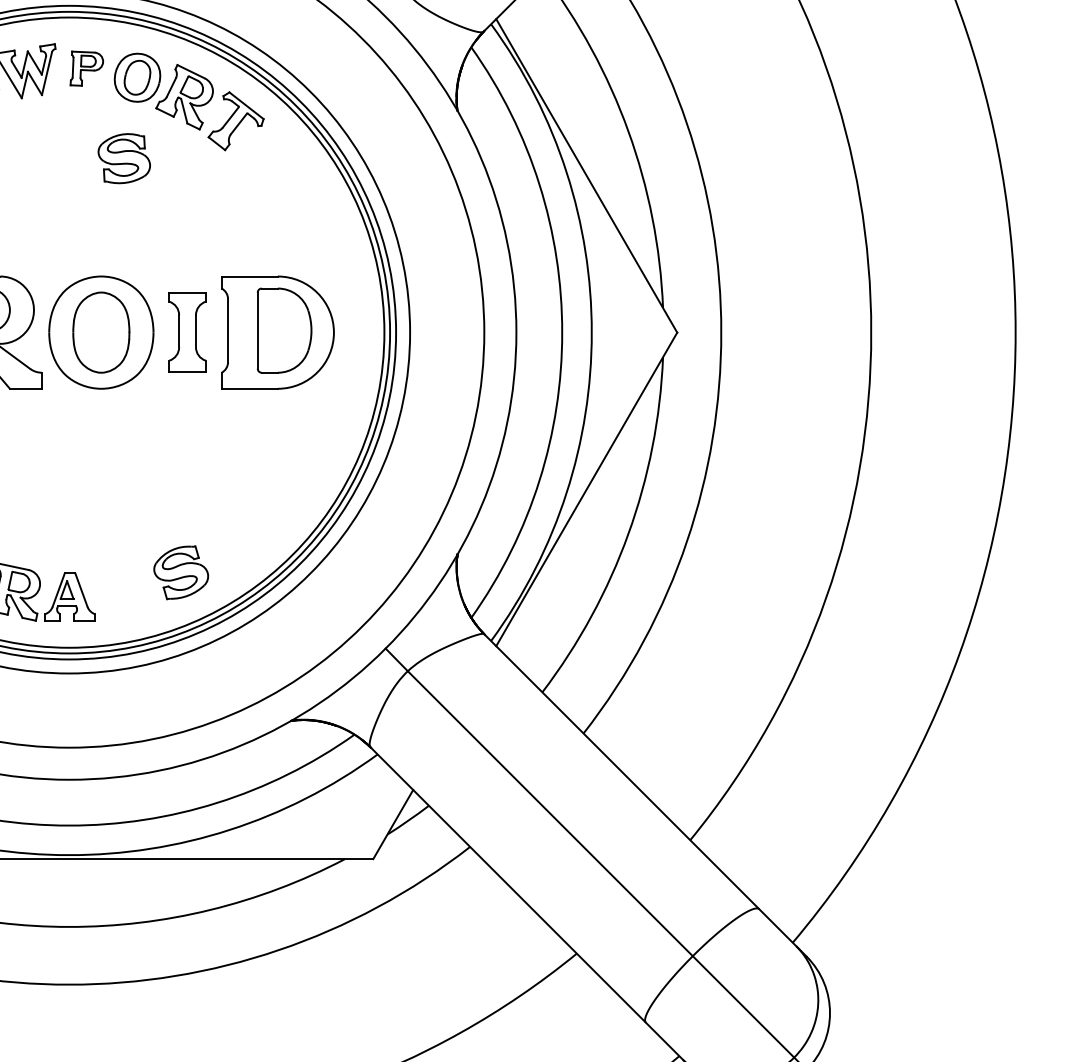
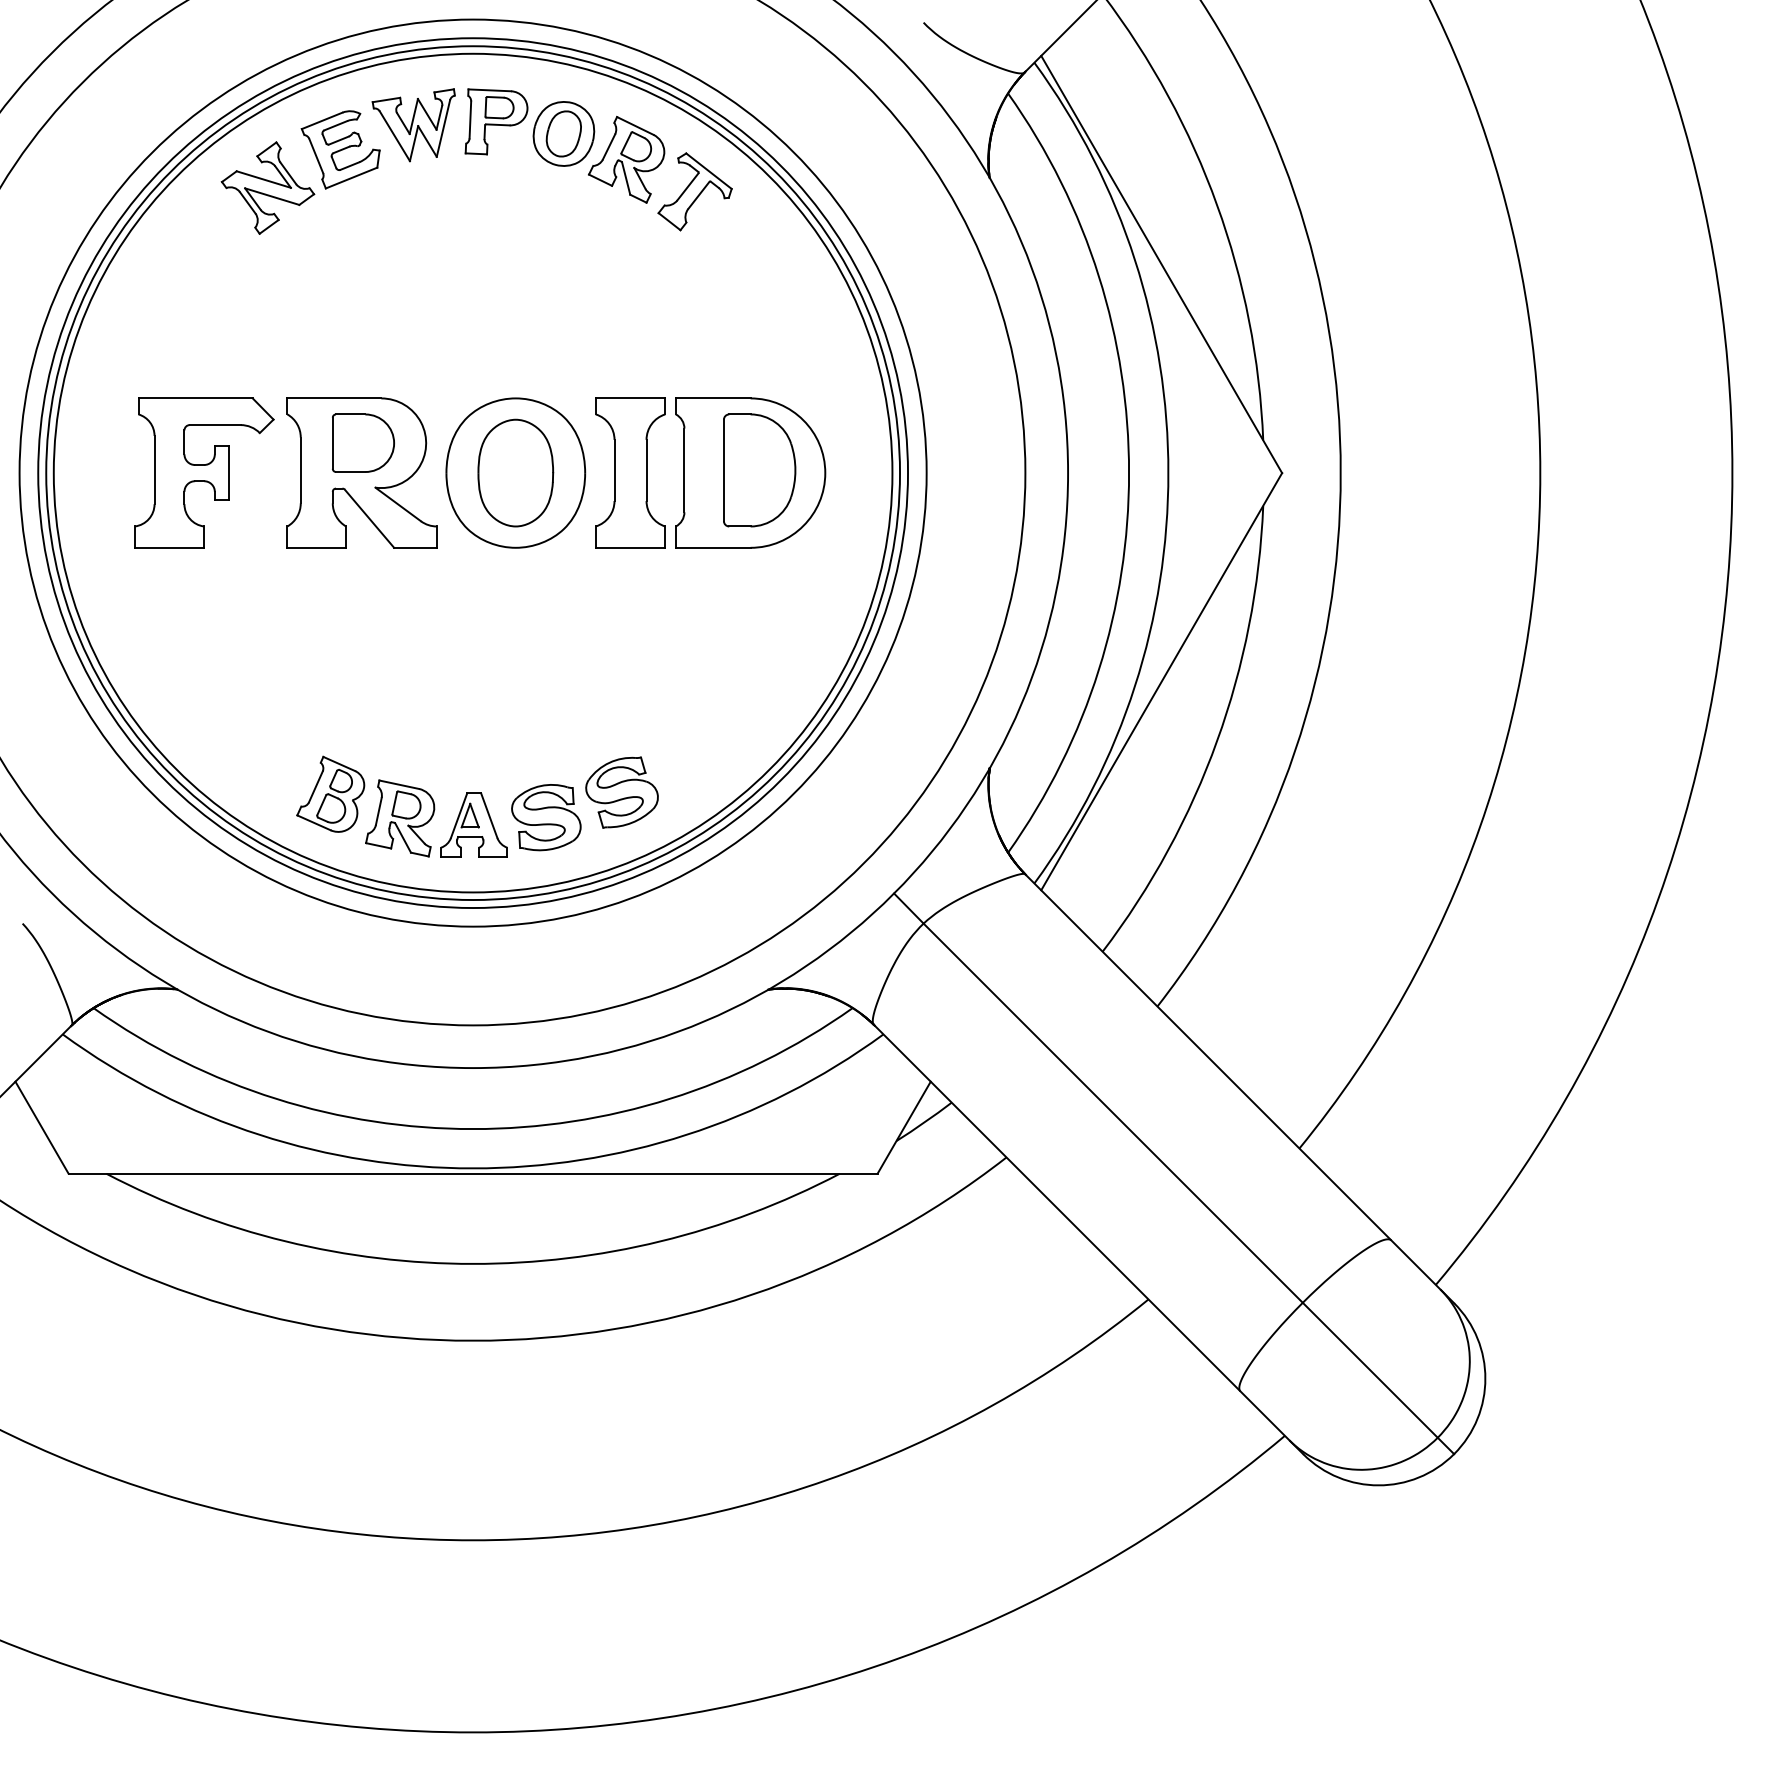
part: (86, 68) -> (496, 121), size x1.43
part: (124, 158) -> (546, 817), moved
part: (187, 332) -> (630, 472), size x1.43

